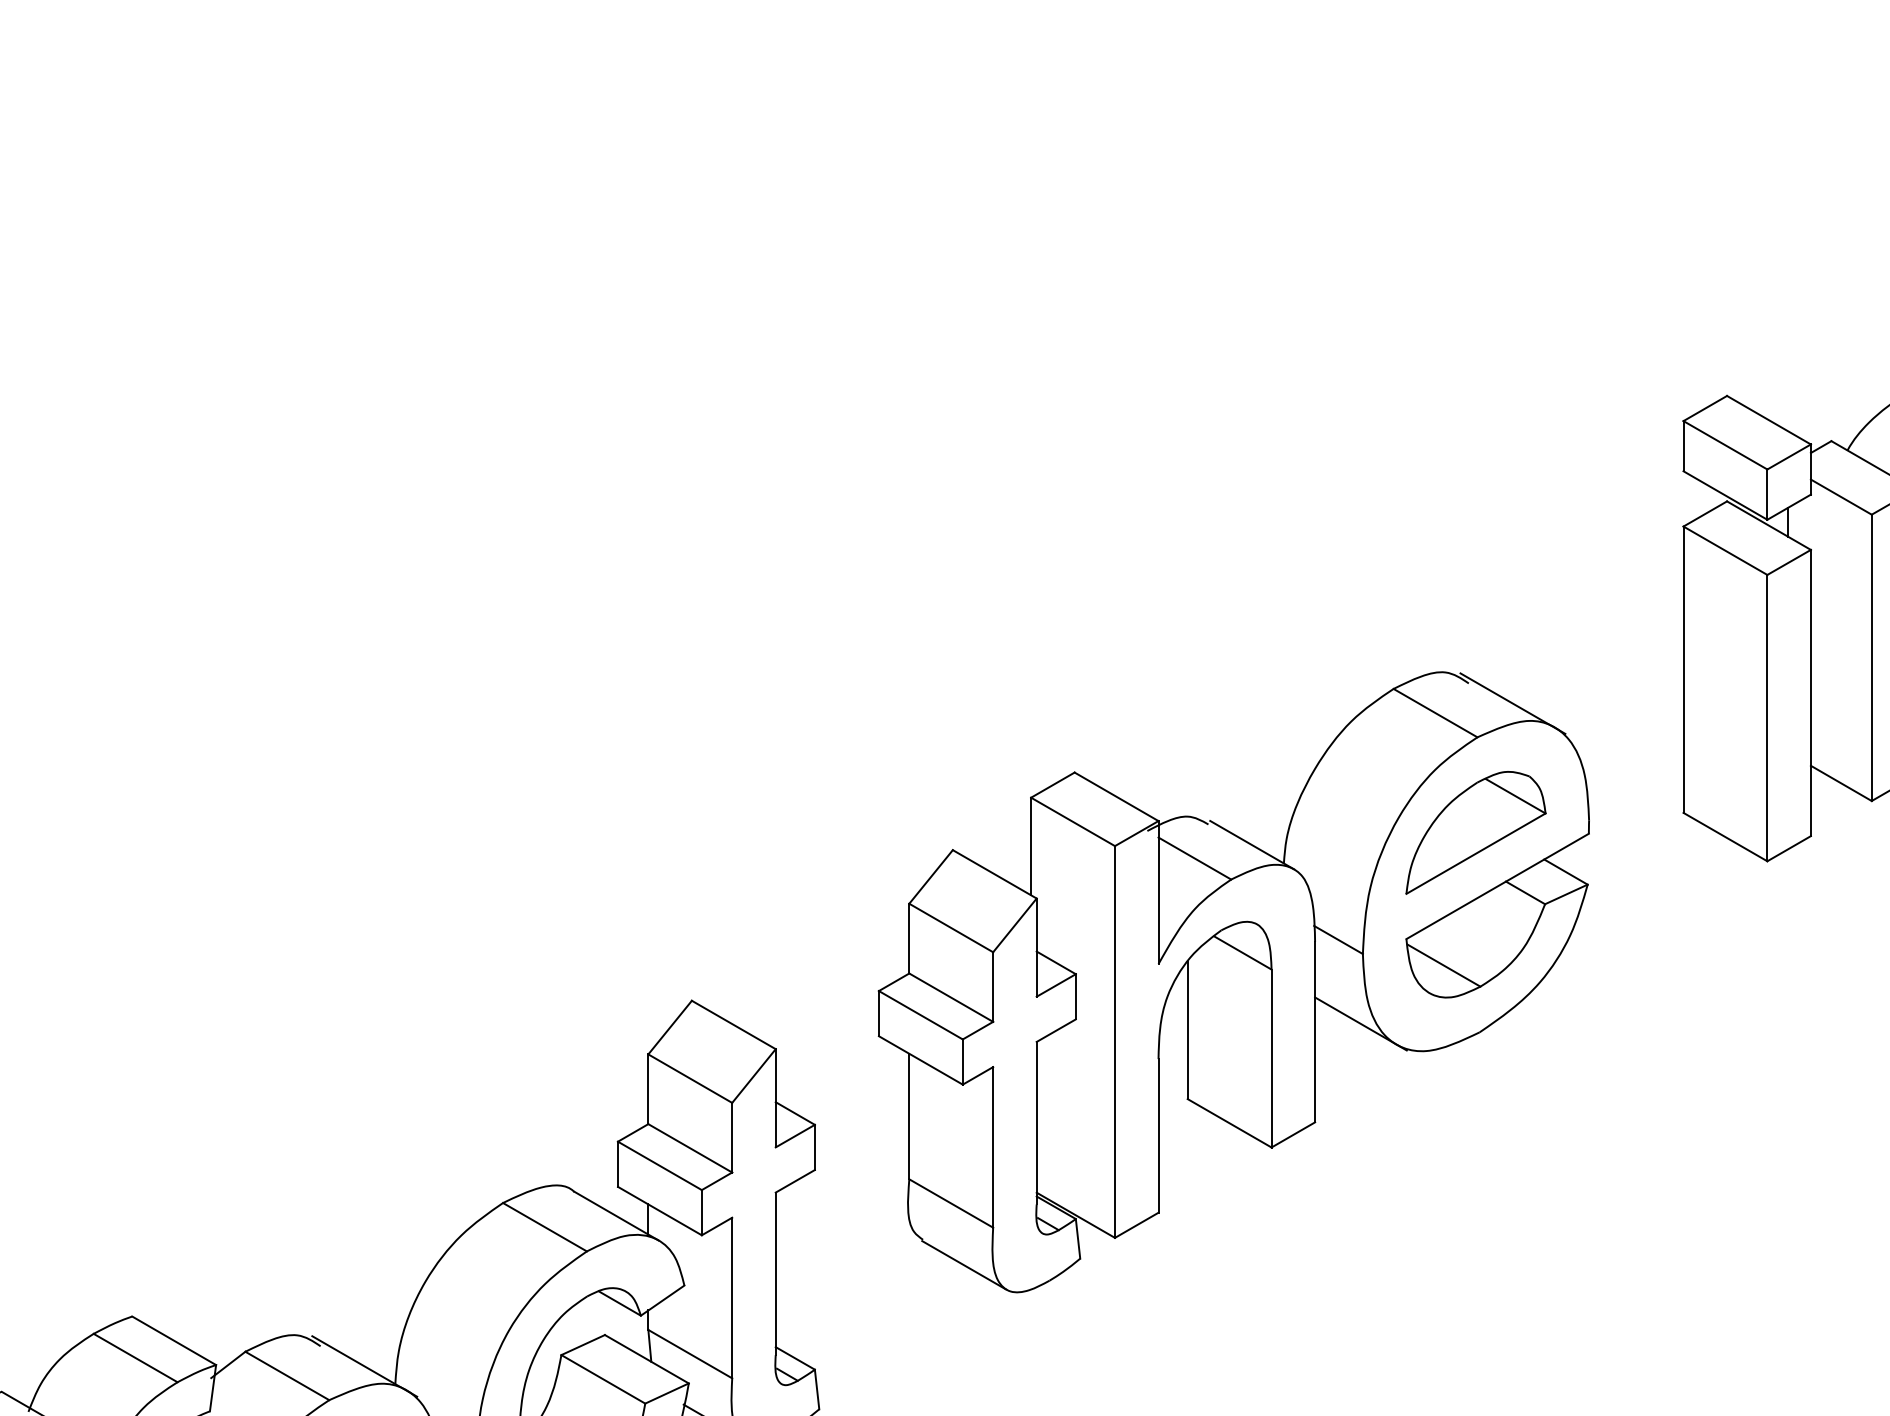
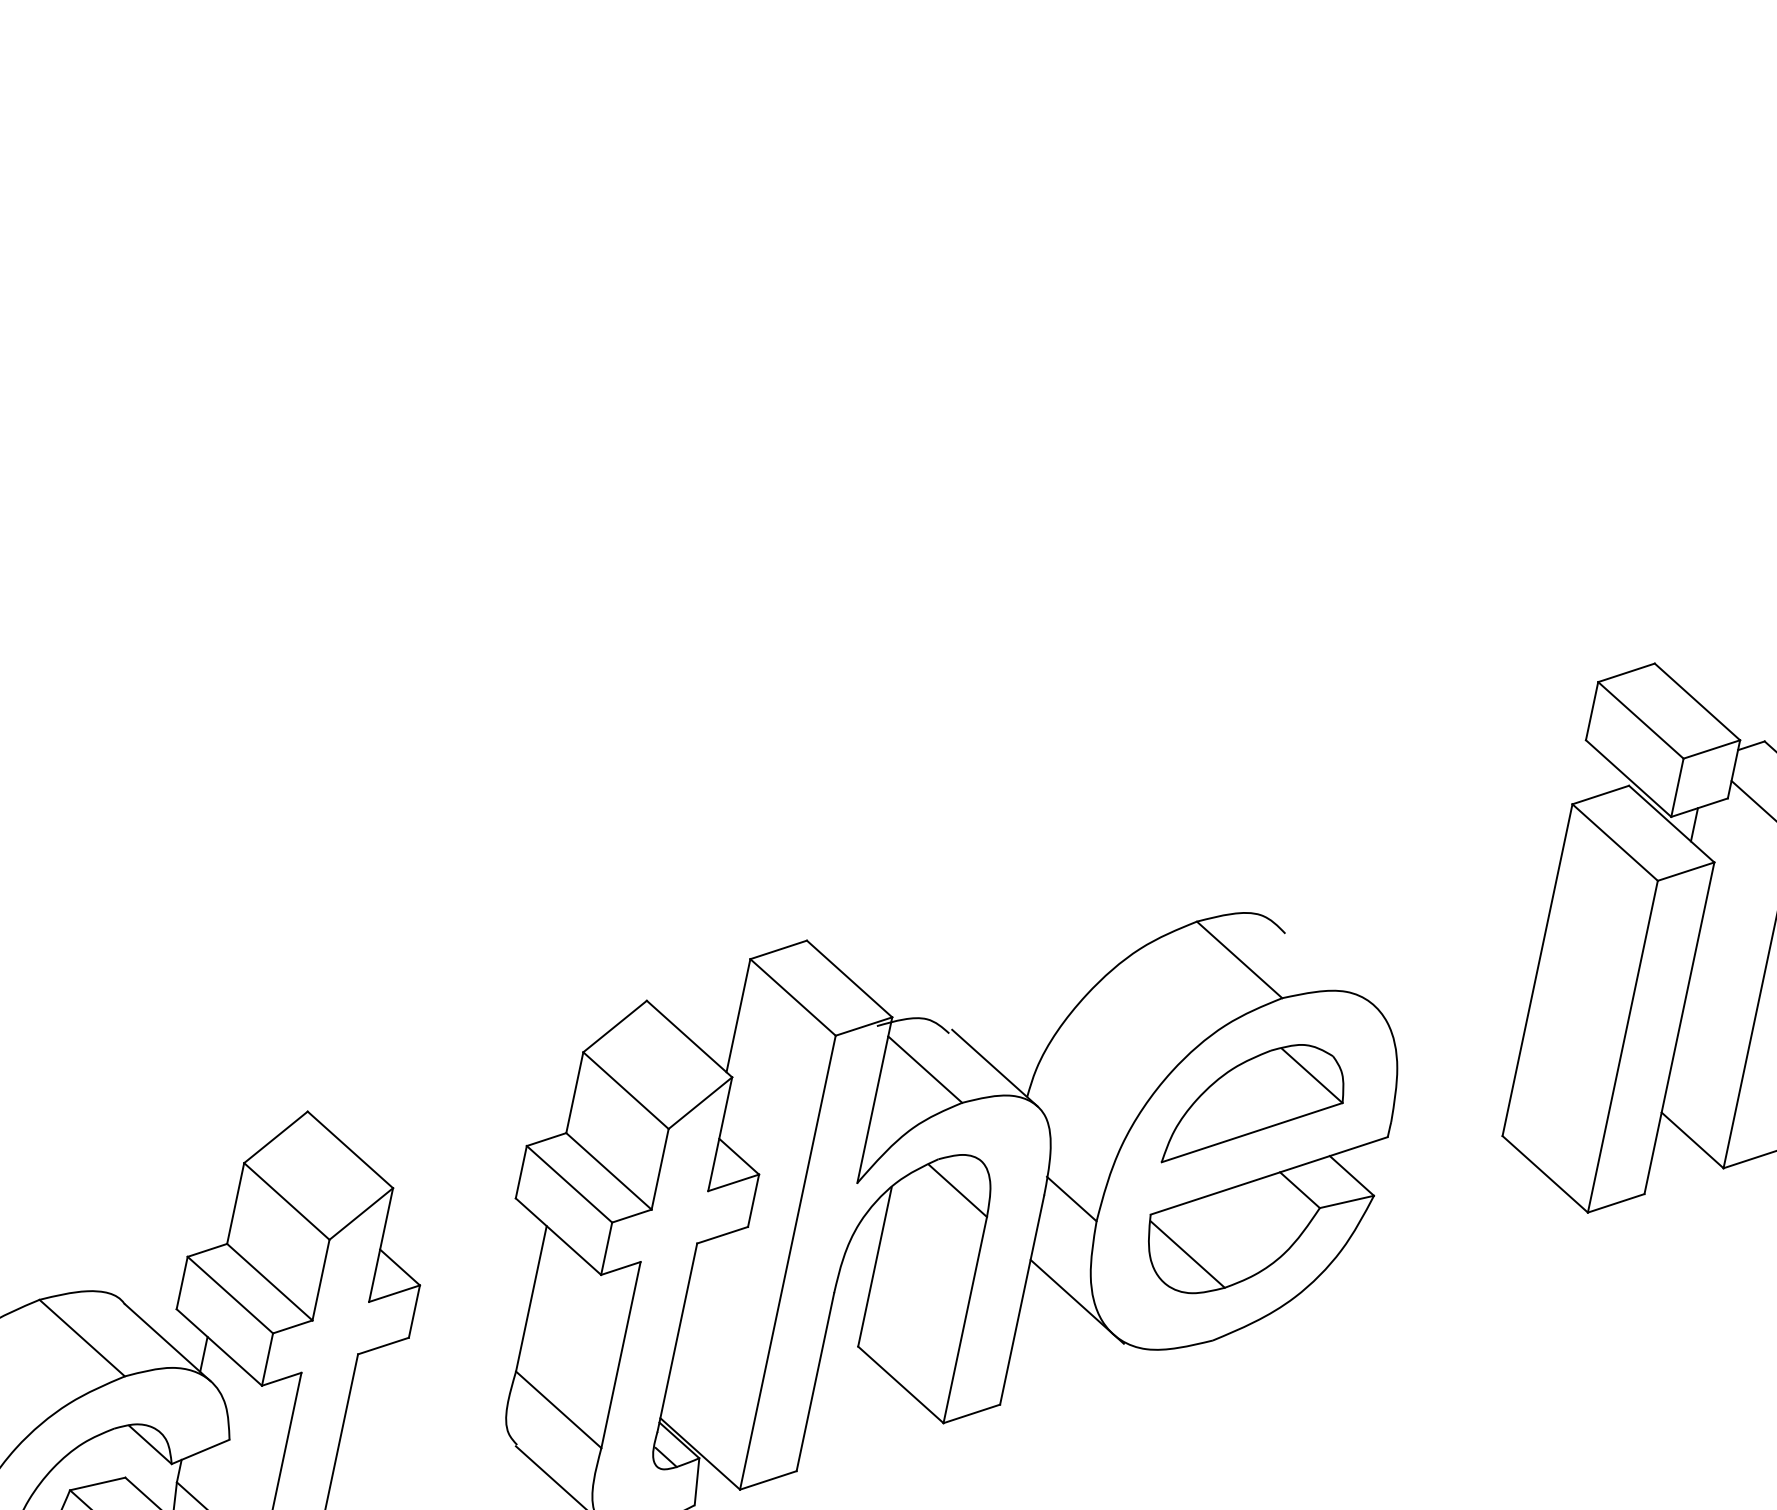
line: (1512, 703) -> (1331, 967), removed

